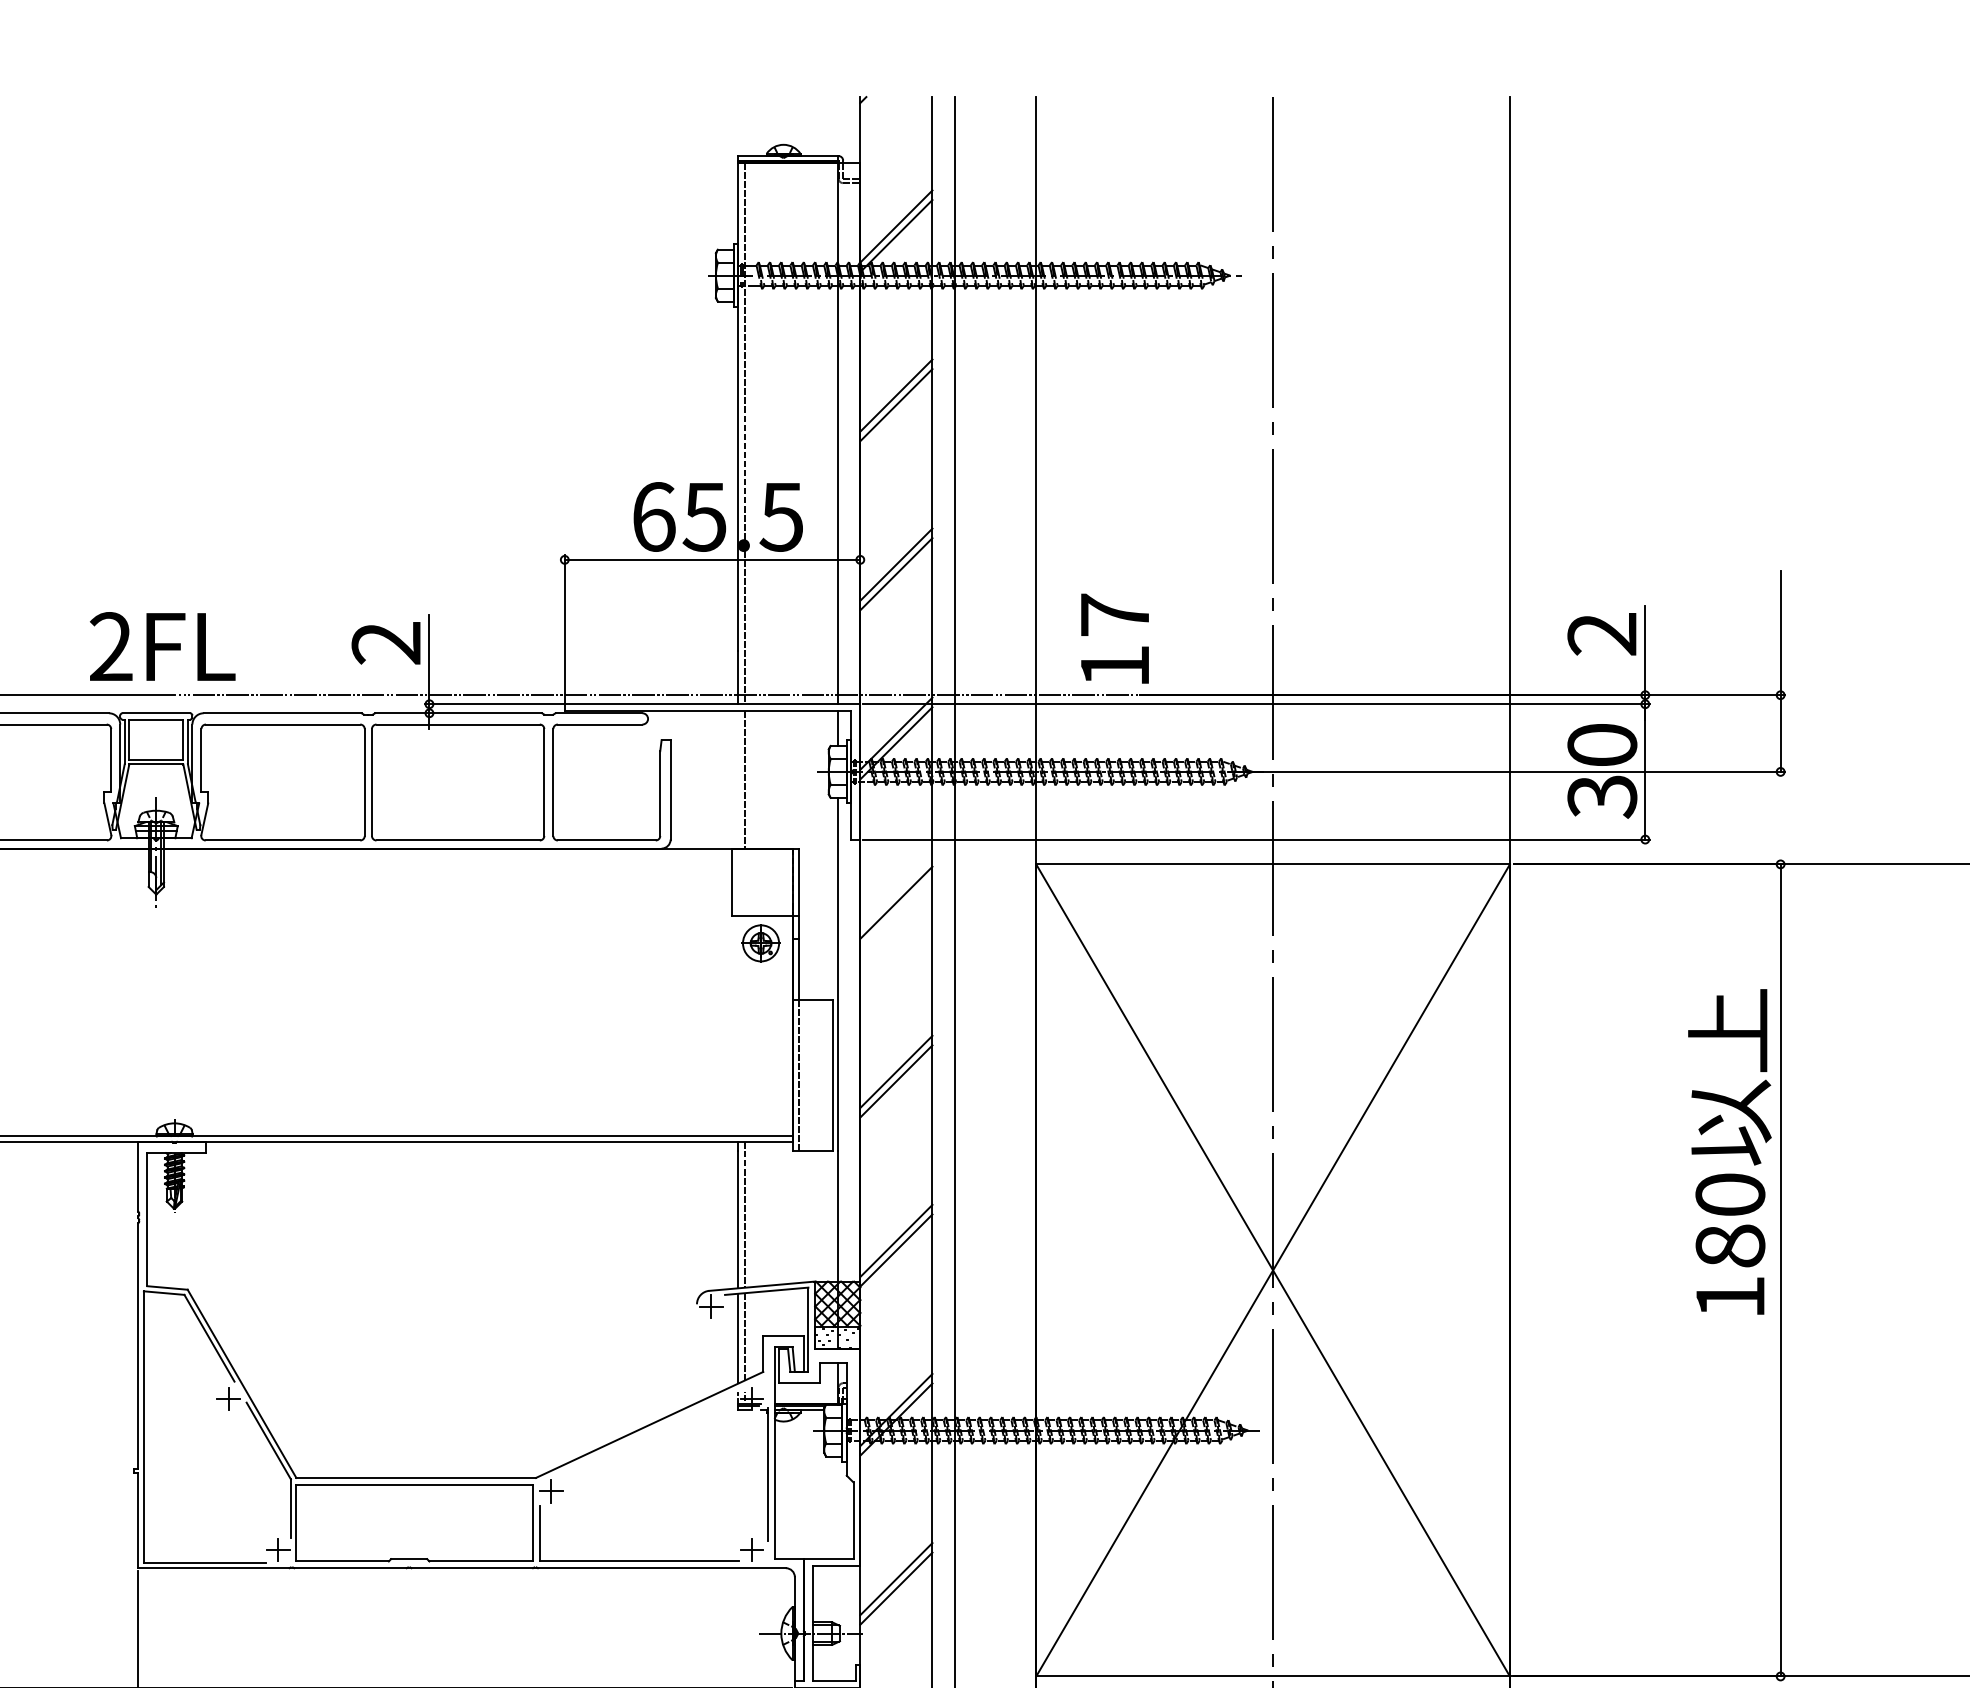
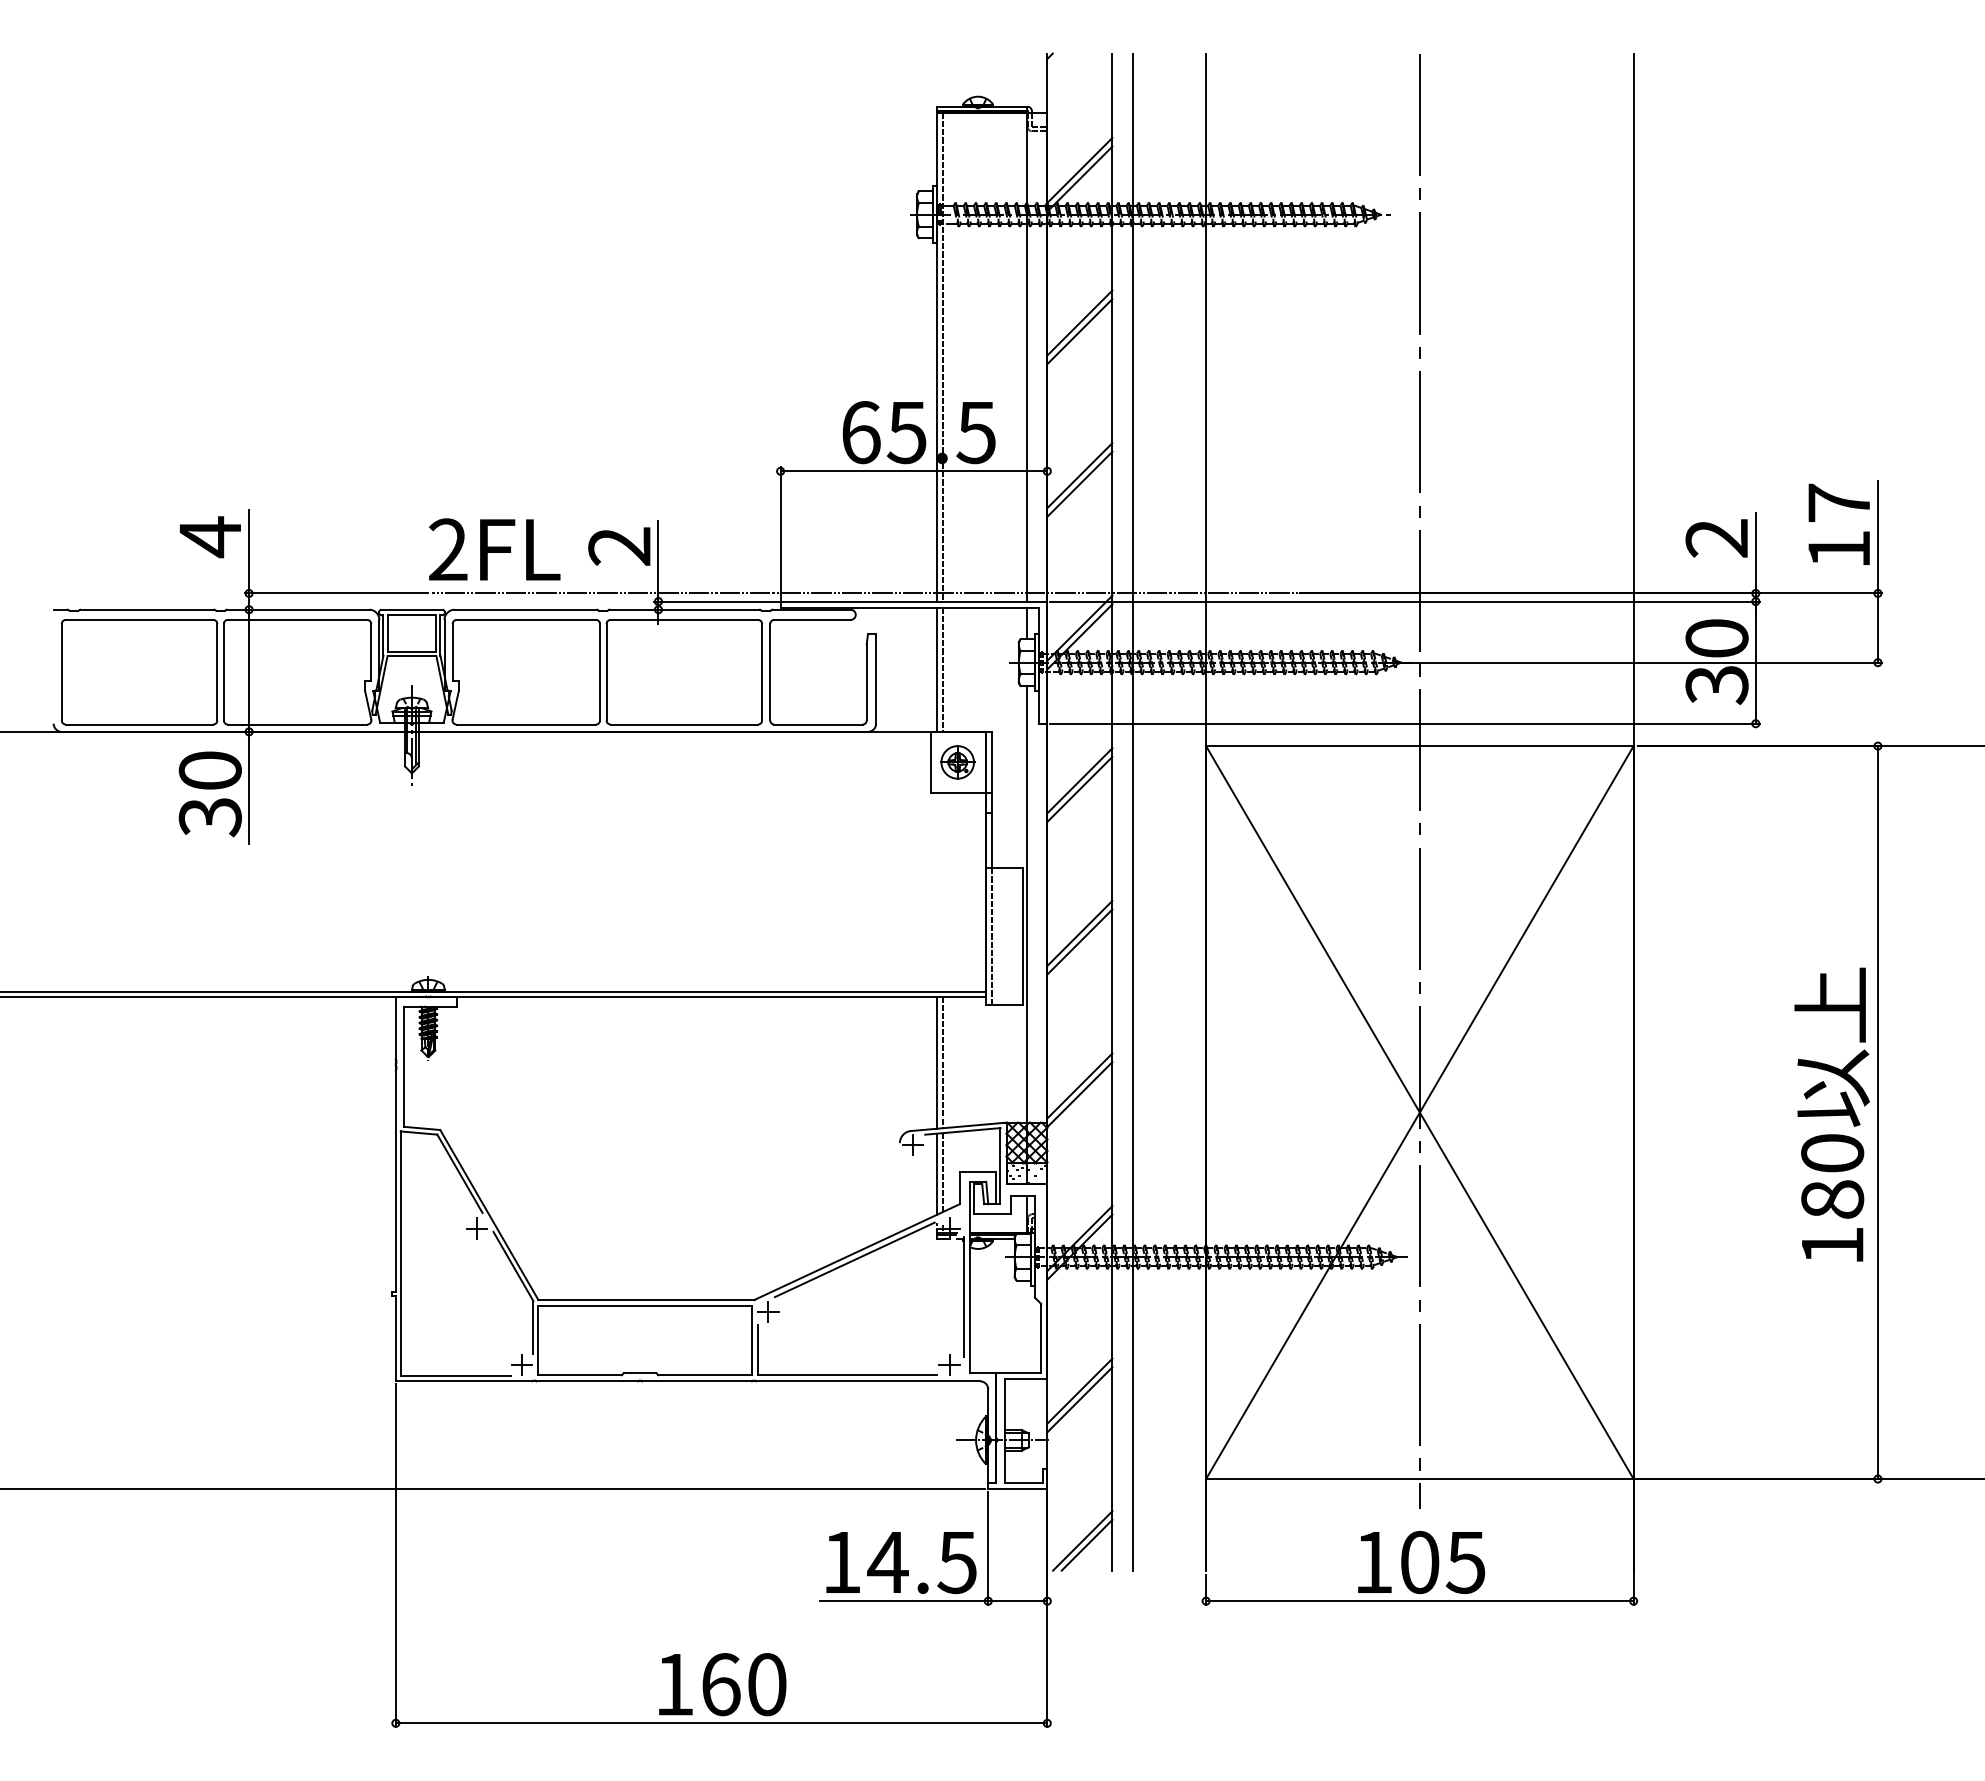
text: (1114, 637) -> (1838, 523), moved
text: (162, 646) -> (494, 549), moved
line: (738, 779) -> (937, 669), added
line: (895, 912) -> (1079, 789), added
part: (760, 943) -> (957, 762), moved
text: (1729, 1151) -> (1831, 1114), moved
line: (646, 1433) -> (854, 1259), added

